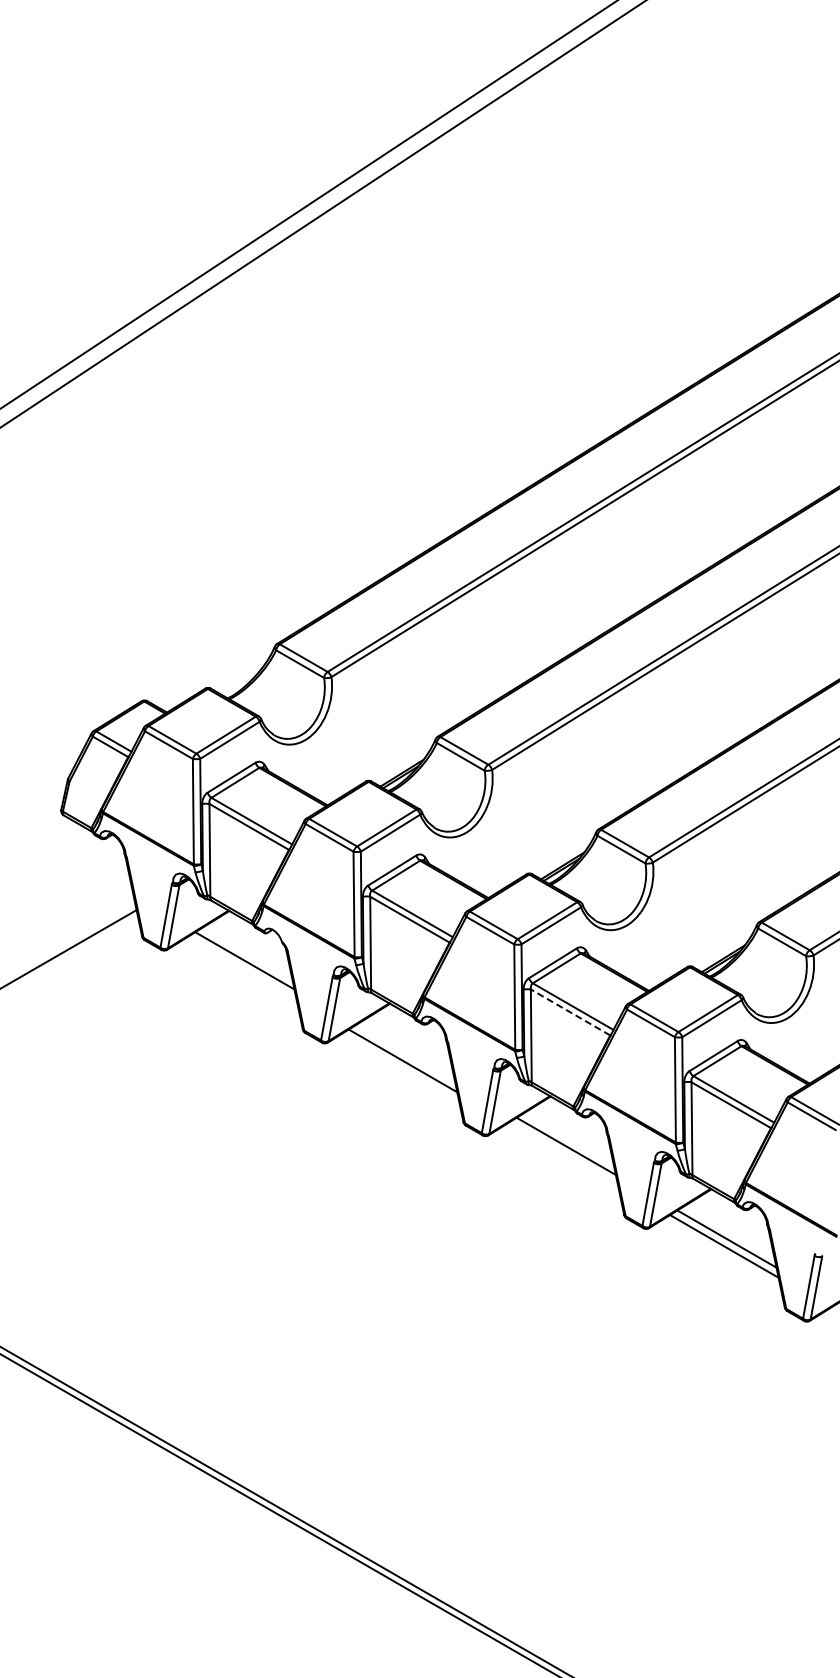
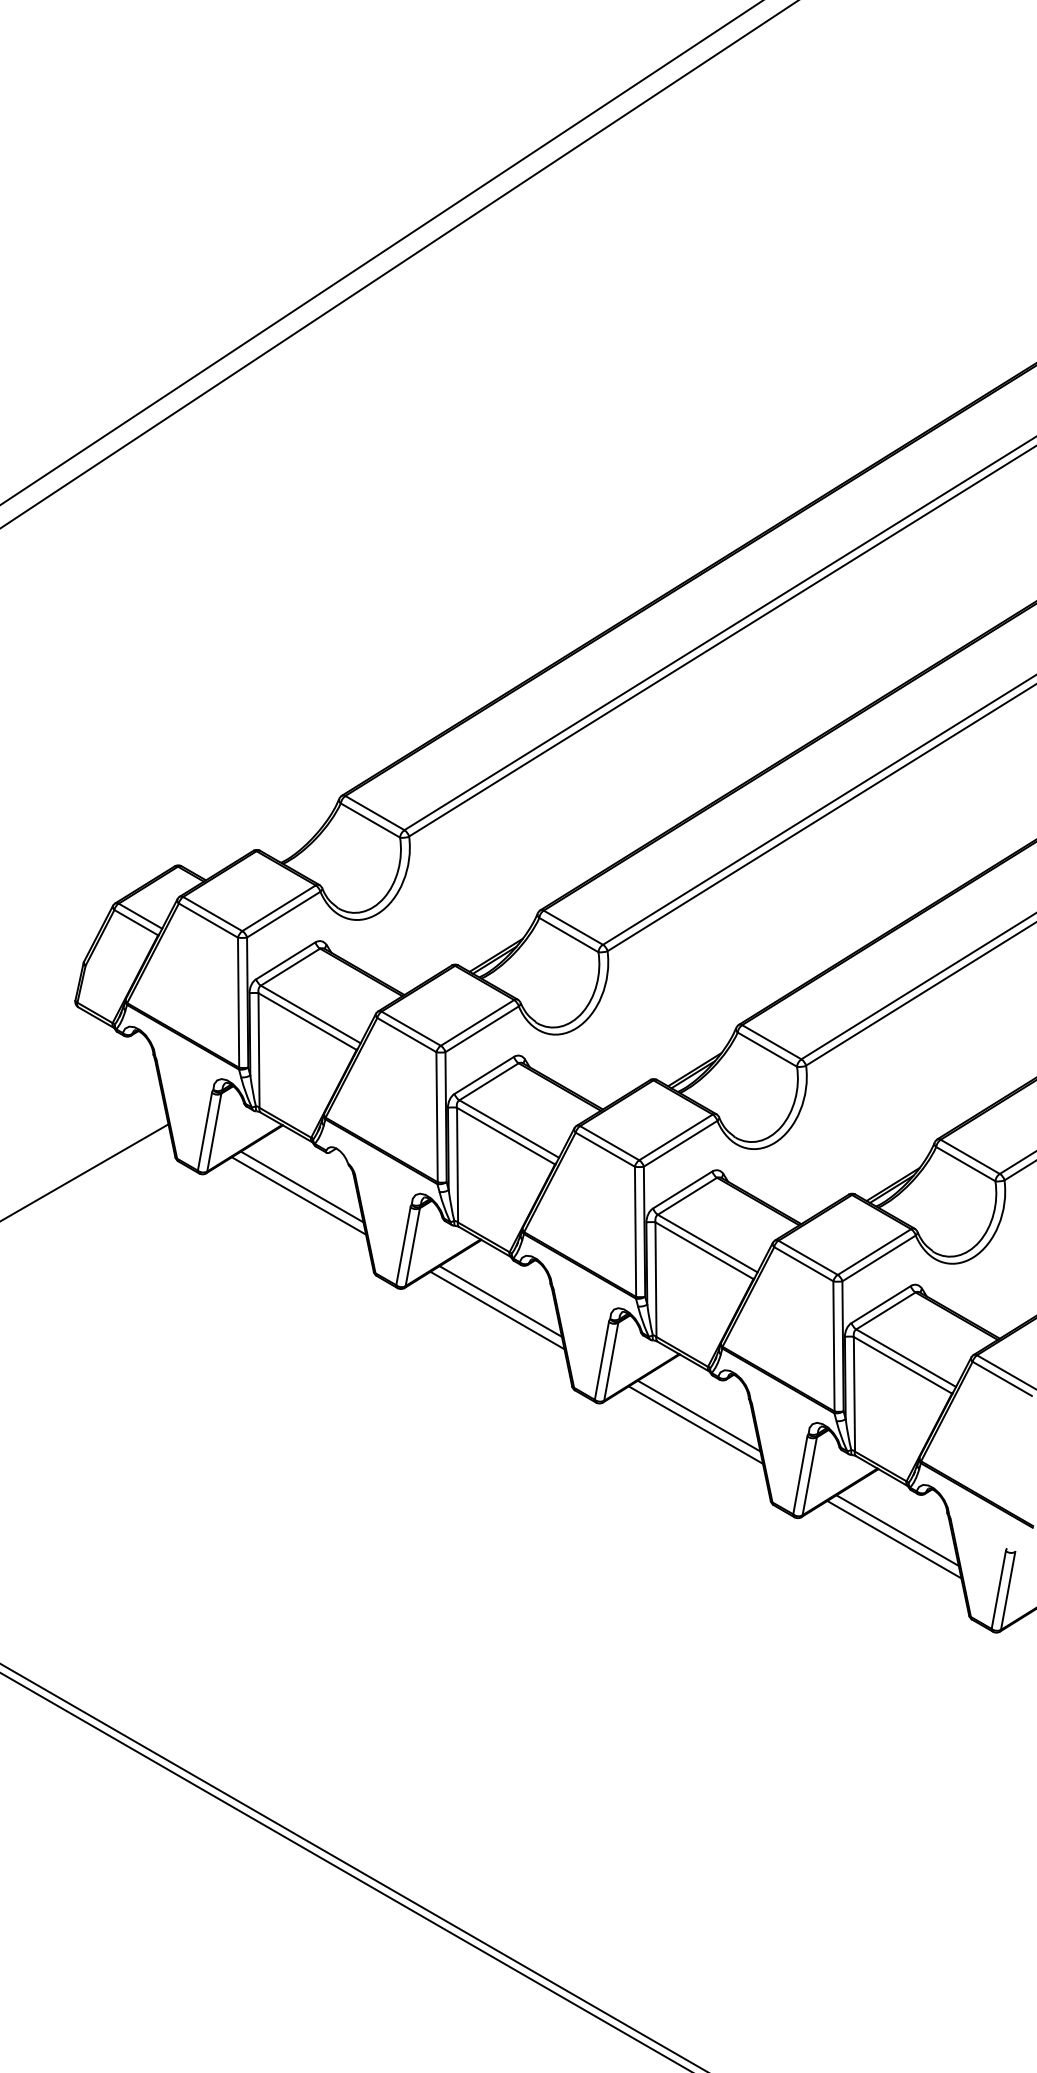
line: (241, 967) -> (298, 1195), added
line: (570, 1012) -> (704, 1250), dashed -> solid
line: (405, 1053) -> (500, 1301), added
line: (563, 1153) -> (695, 1424), added

